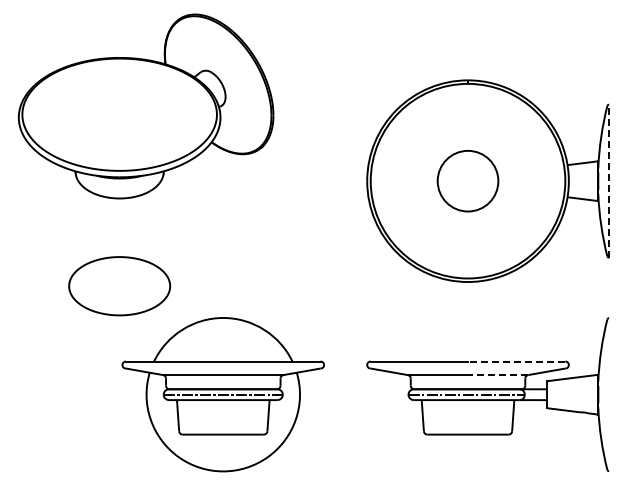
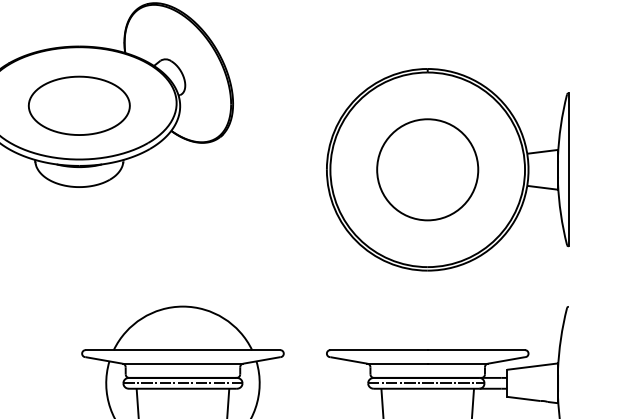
circle: (467, 180) -> (427, 169), size x1.67
line: (609, 180) -> (569, 169), dashed -> solid
part: (119, 286) -> (79, 106), moved
line: (516, 361) -> (476, 350), dashed -> solid
line: (497, 375) -> (457, 364), dashed -> solid

